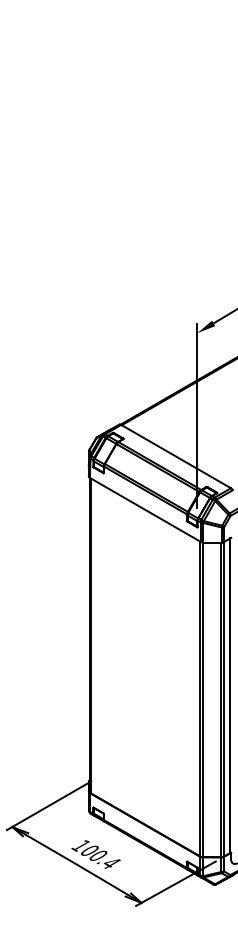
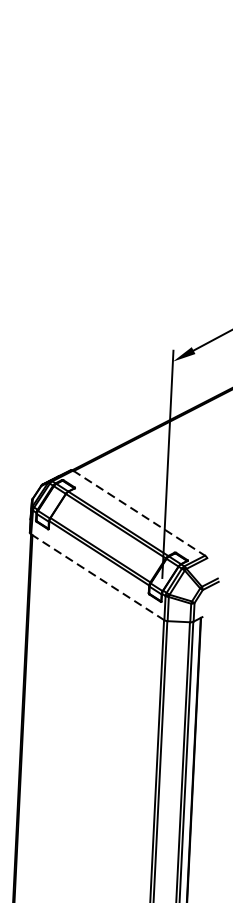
line: (176, 456) -> (139, 513), solid -> dashed
line: (145, 509) -> (97, 576), solid -> dashed

